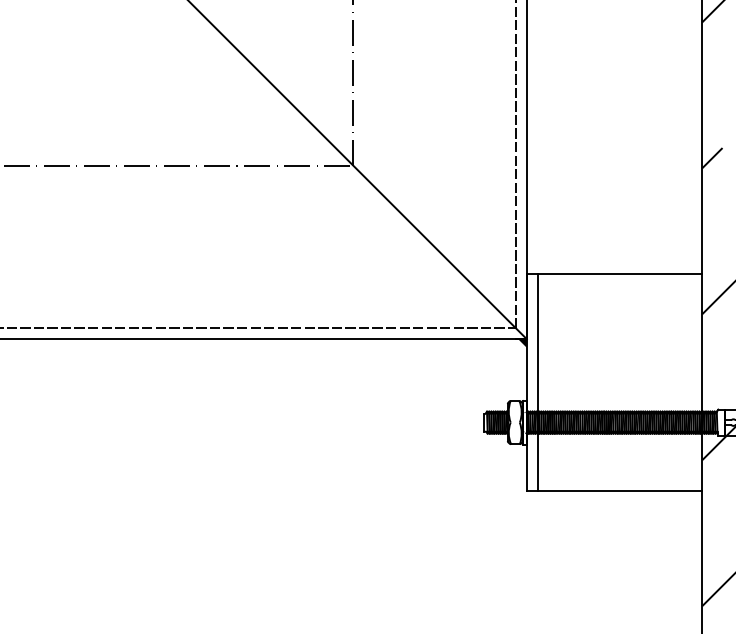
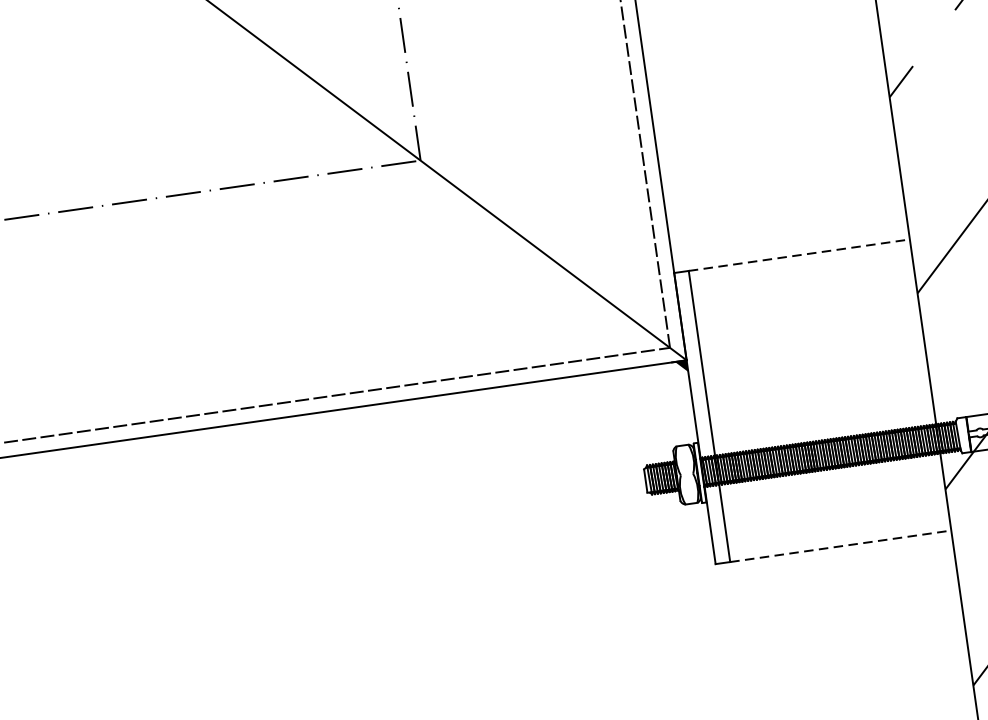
line: (620, 274) -> (800, 255), solid -> dashed
line: (620, 490) -> (841, 545), solid -> dashed

